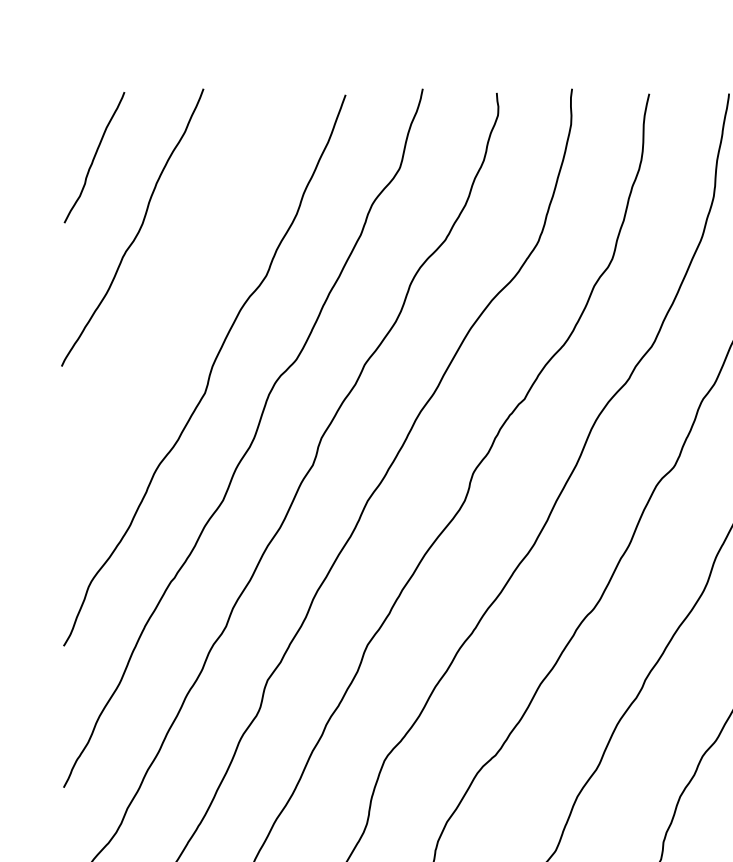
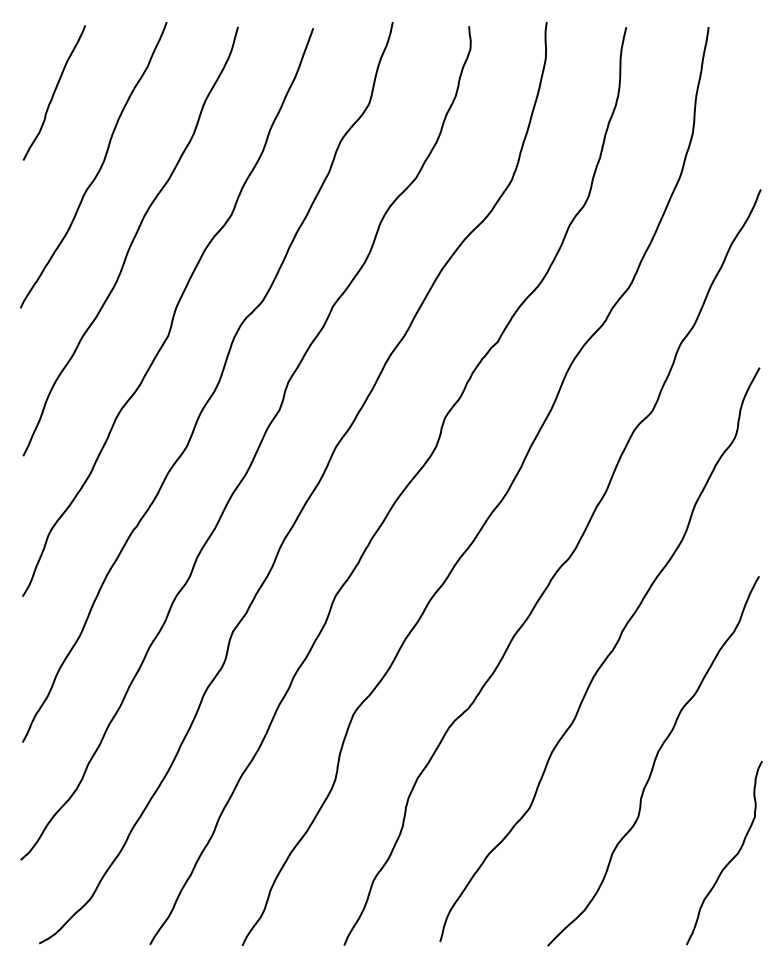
curve: (169, 301) -> (131, 241), added

